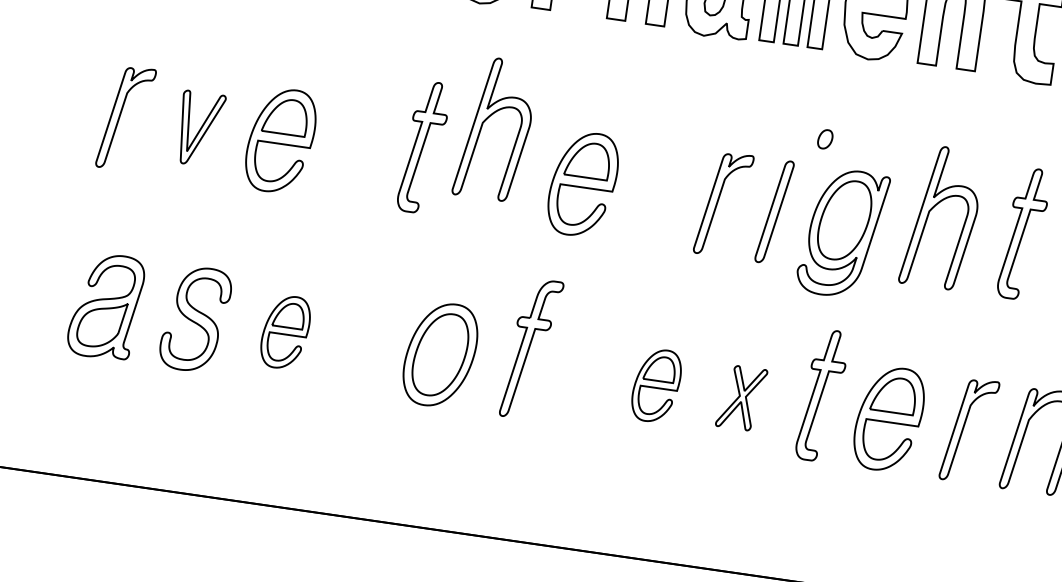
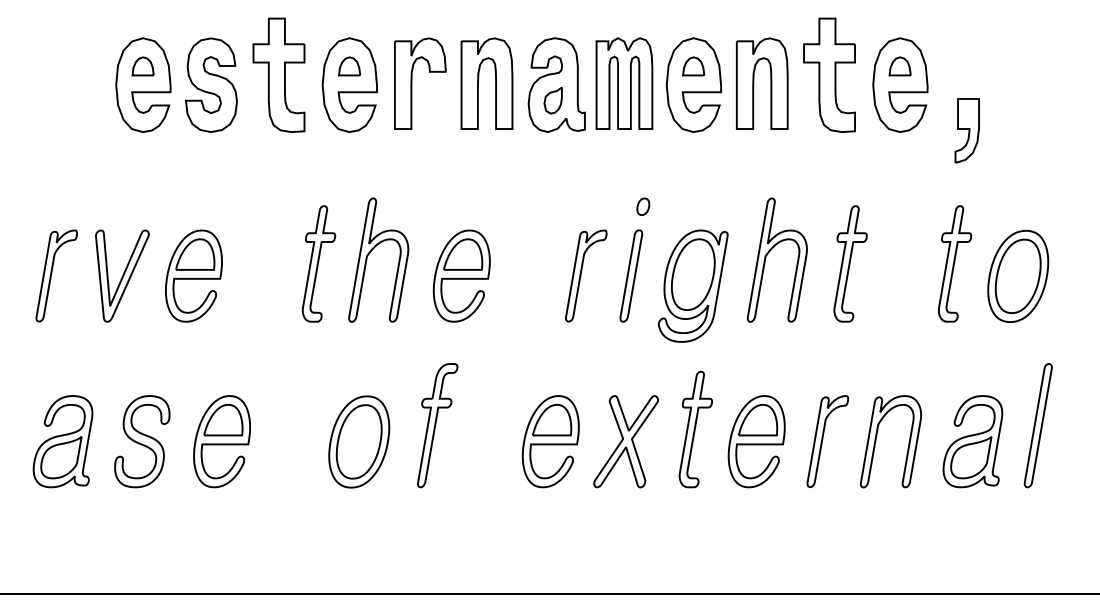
part: (487, 120) -> (370, 253), moved
part: (200, 128) -> (122, 275), size x1.43
part: (825, 139) -> (643, 206), moved
part: (285, 331) -> (221, 441), size x1.43
part: (656, 385) -> (550, 441), size x1.43
part: (741, 397) -> (625, 441), size x1.67

